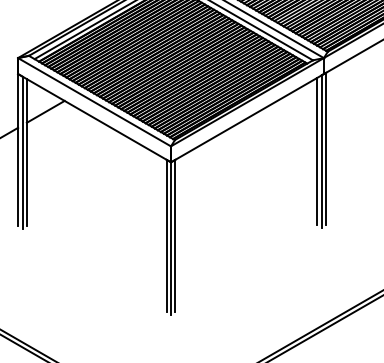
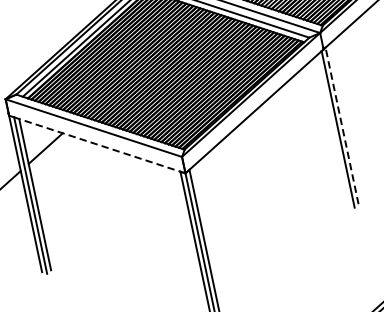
line: (94, 117) -> (97, 143), solid -> dashed
line: (326, 148) -> (342, 125), solid -> dashed
line: (317, 151) -> (333, 130), removed

